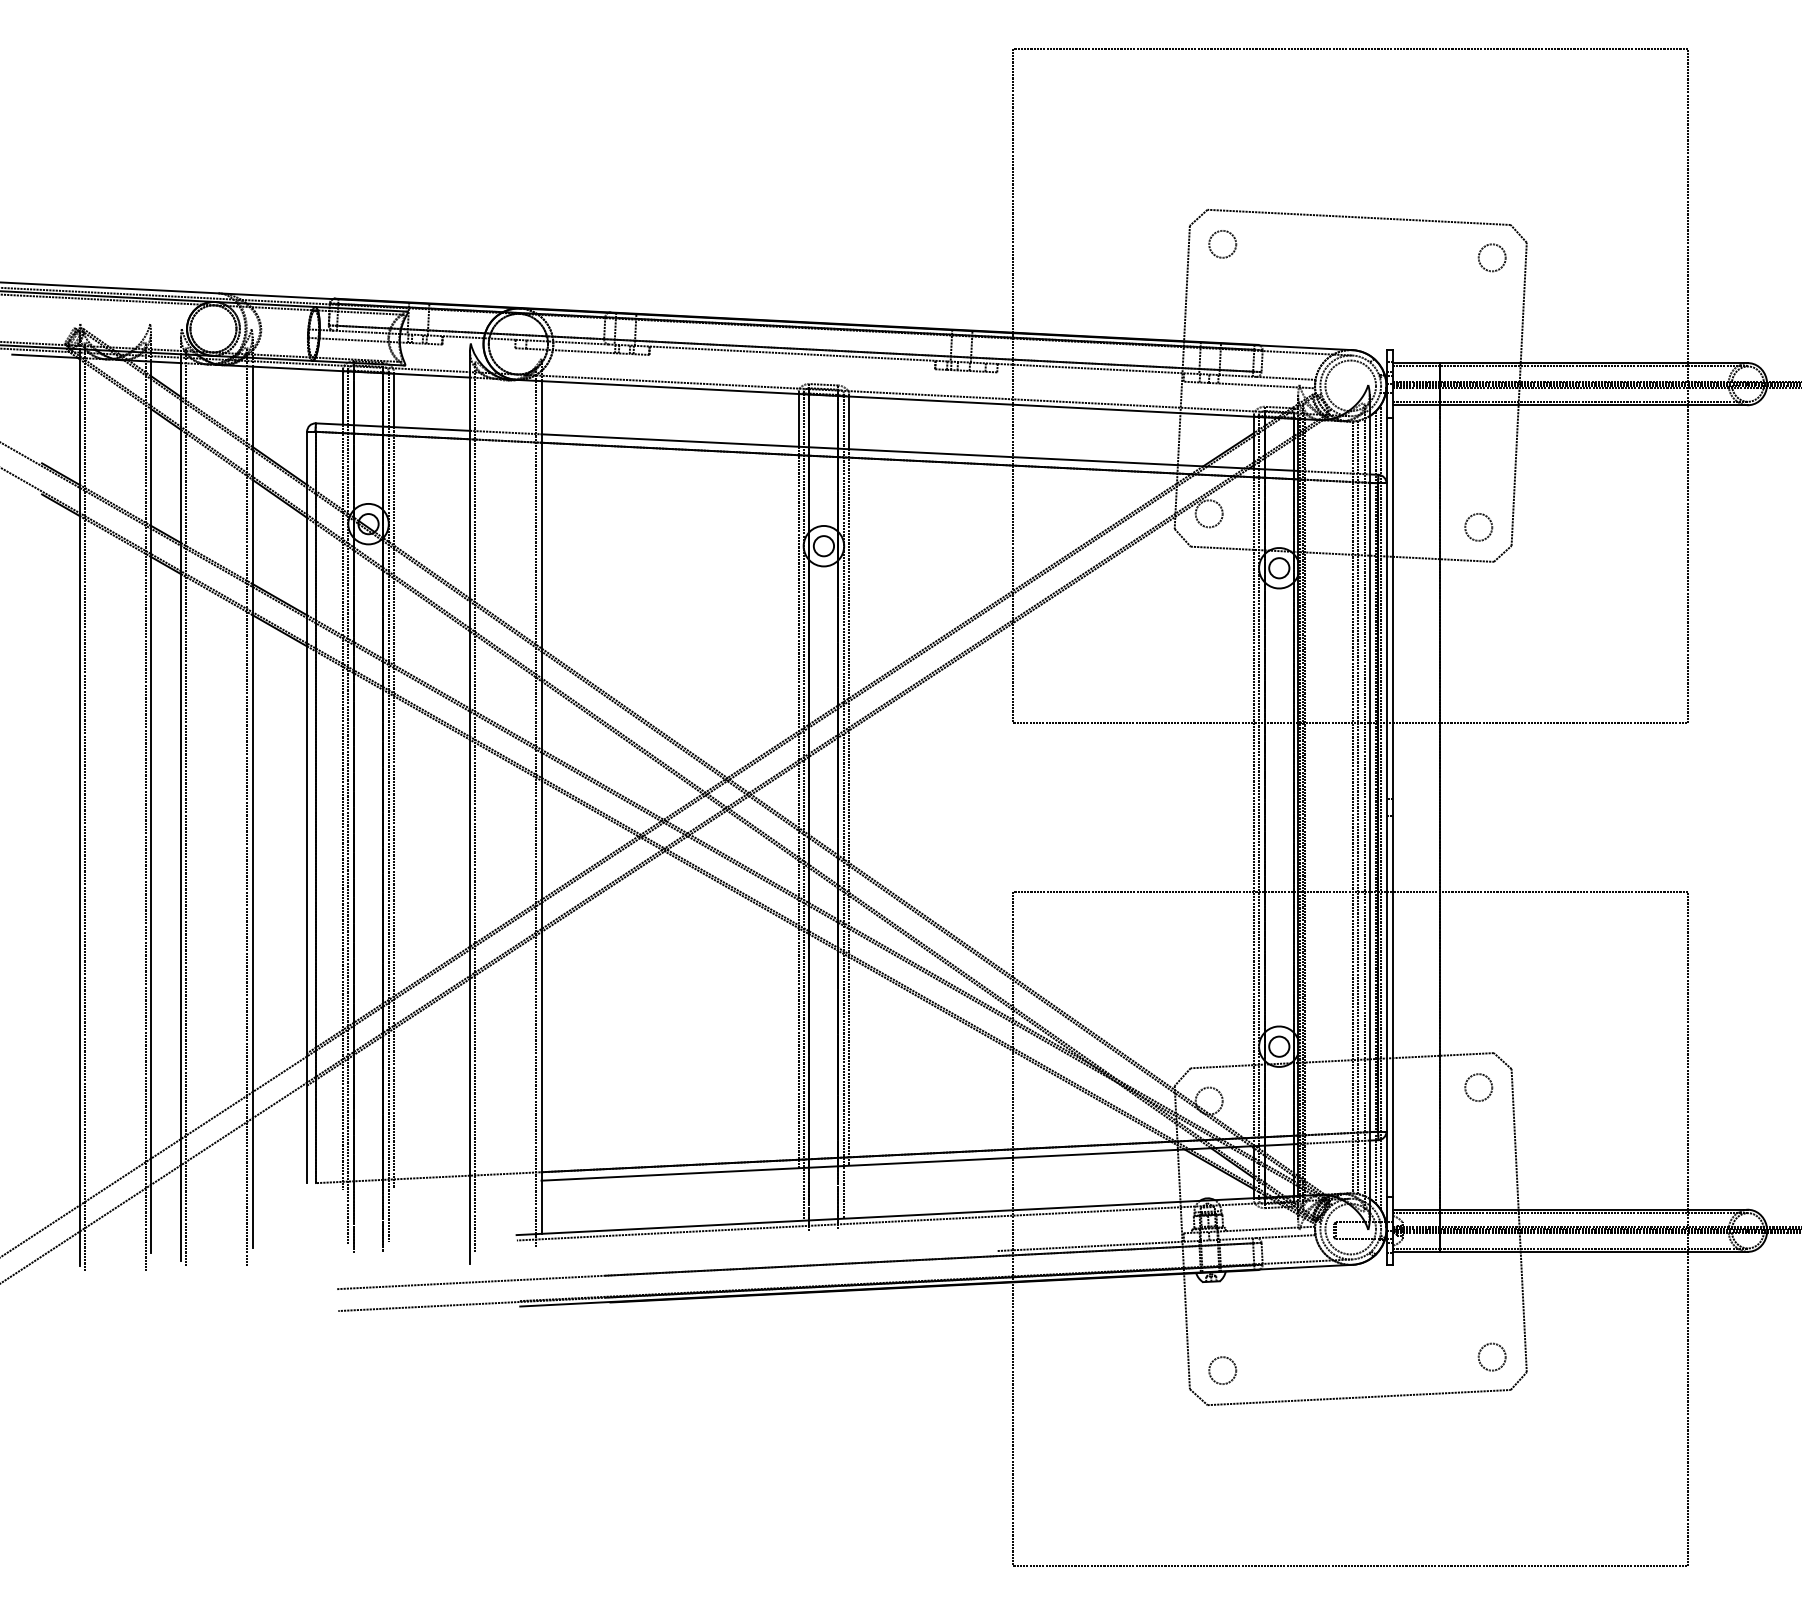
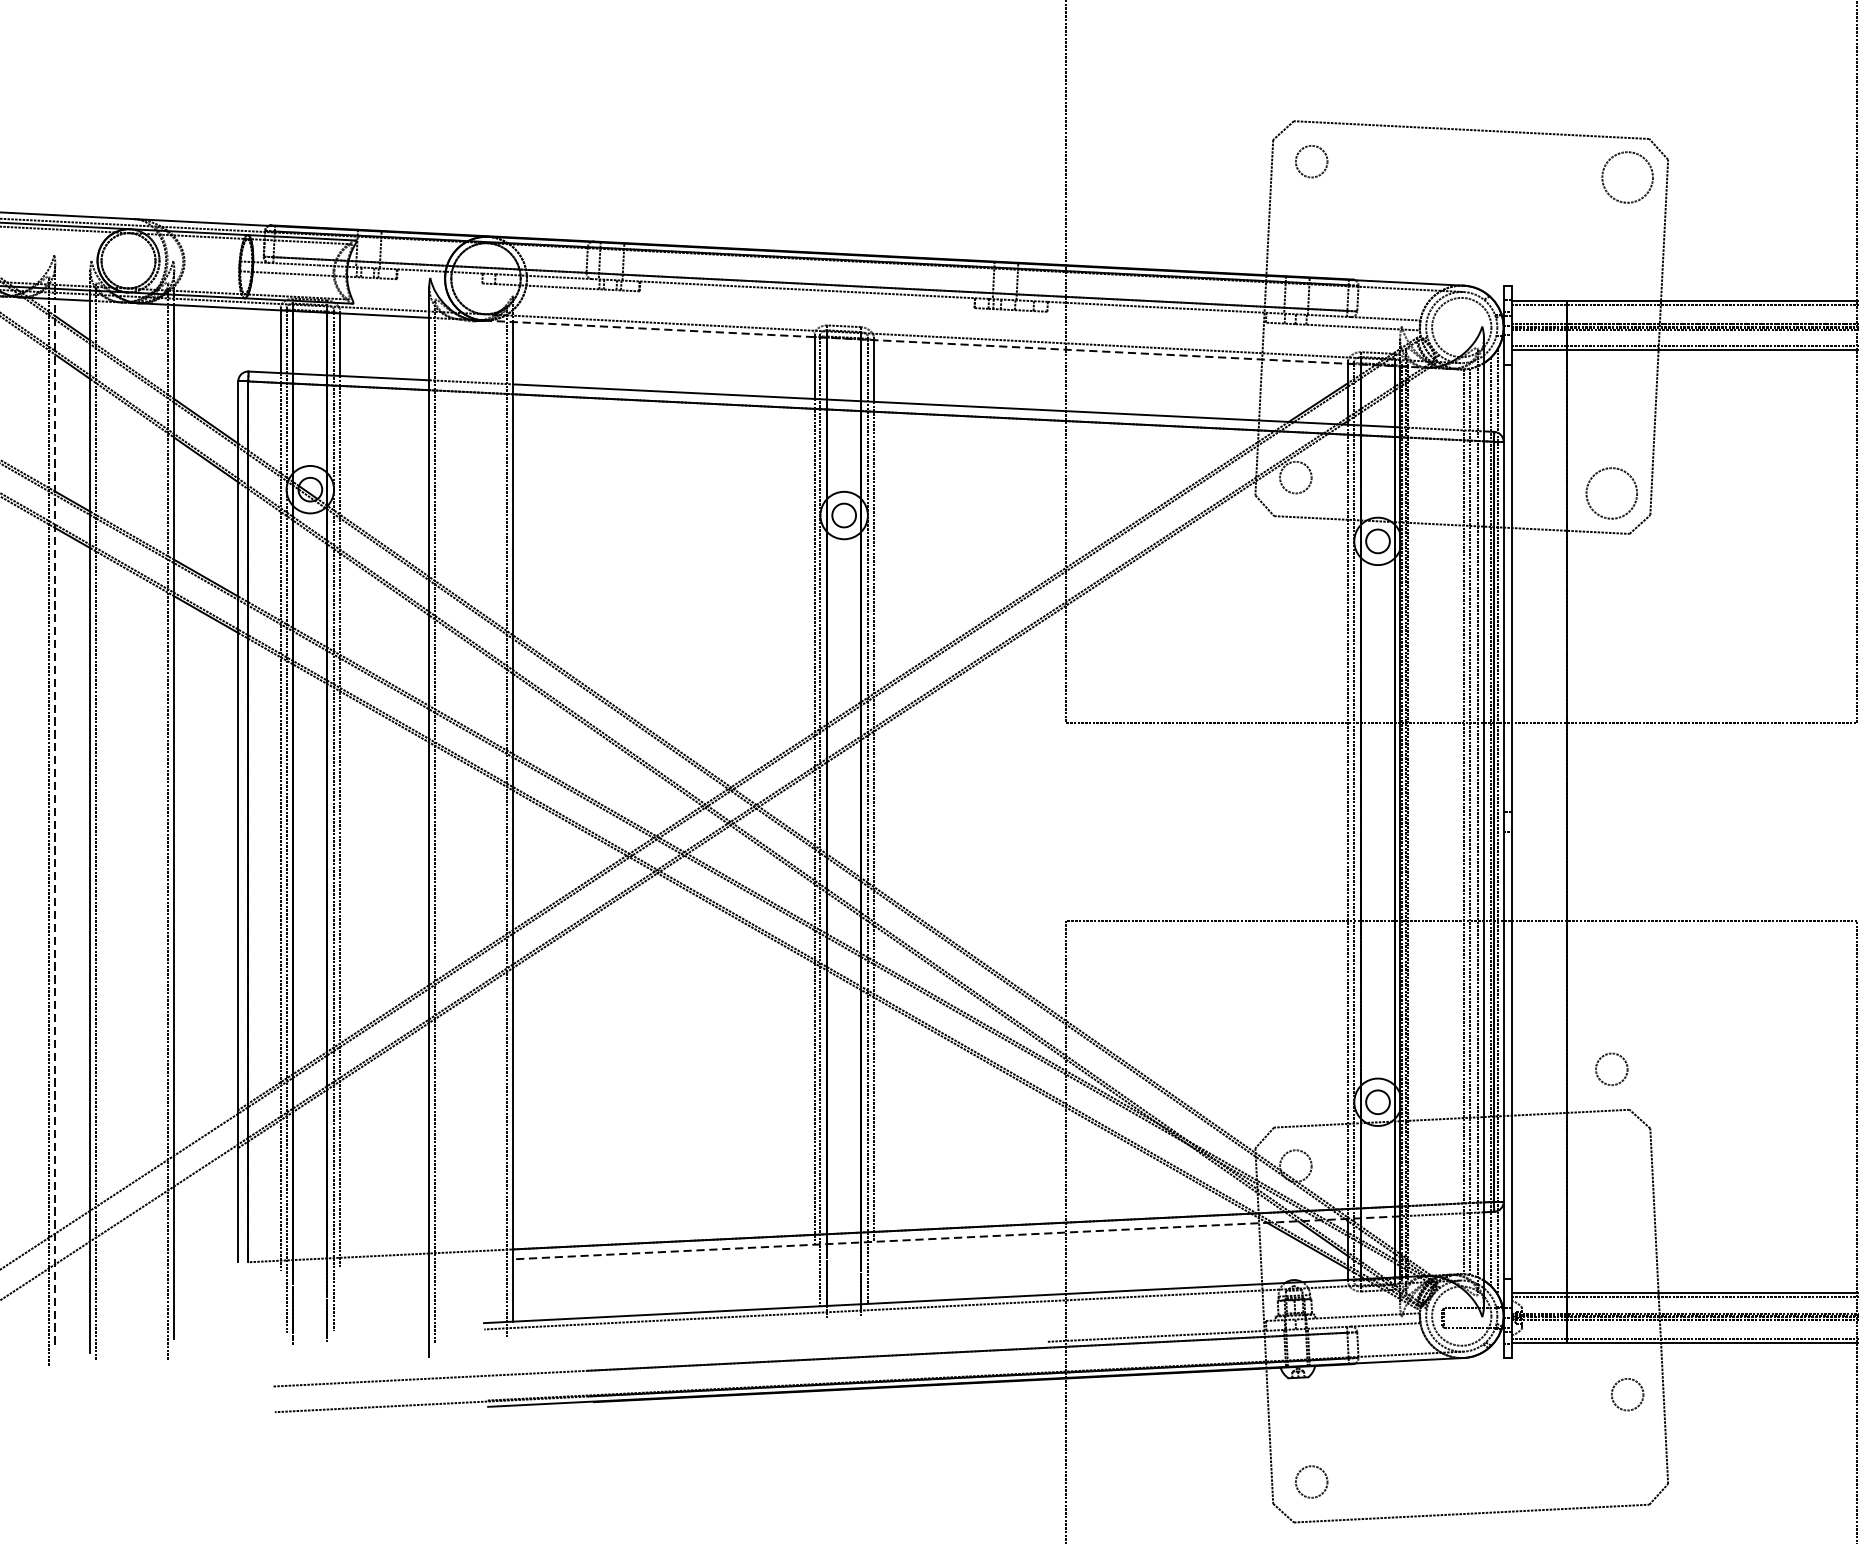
circle: (1491, 257) -> (1626, 177), size x1.6
line: (918, 400) -> (955, 344), solid -> dashed
circle: (1478, 526) -> (1611, 492), size x1.6
line: (151, 807) -> (55, 821), solid -> dashed
circle: (1478, 1087) -> (1611, 1069), moved
line: (919, 1162) -> (956, 1238), solid -> dashed
circle: (1491, 1356) -> (1626, 1393), moved

